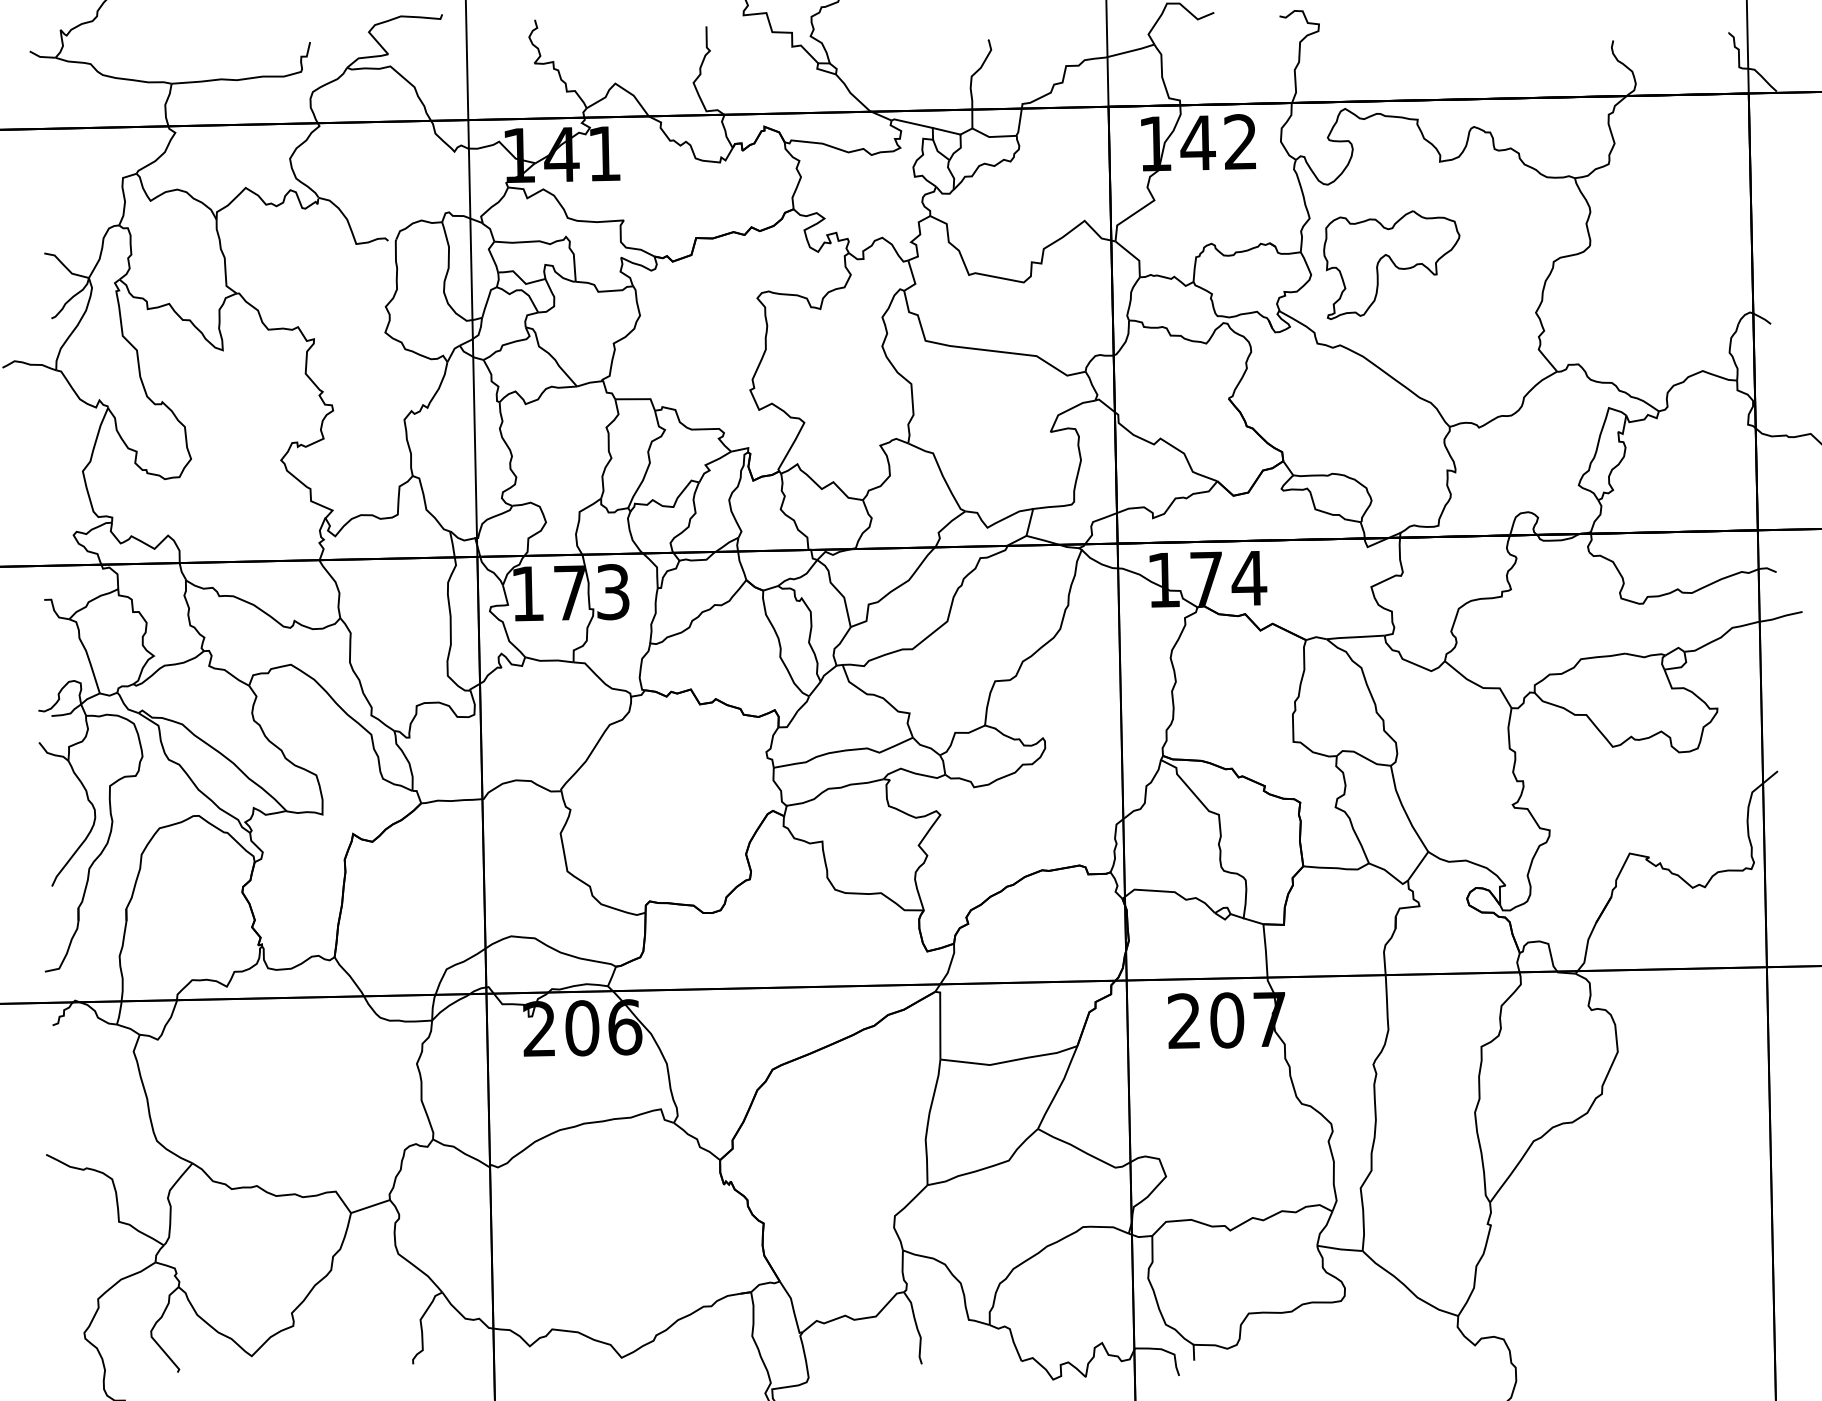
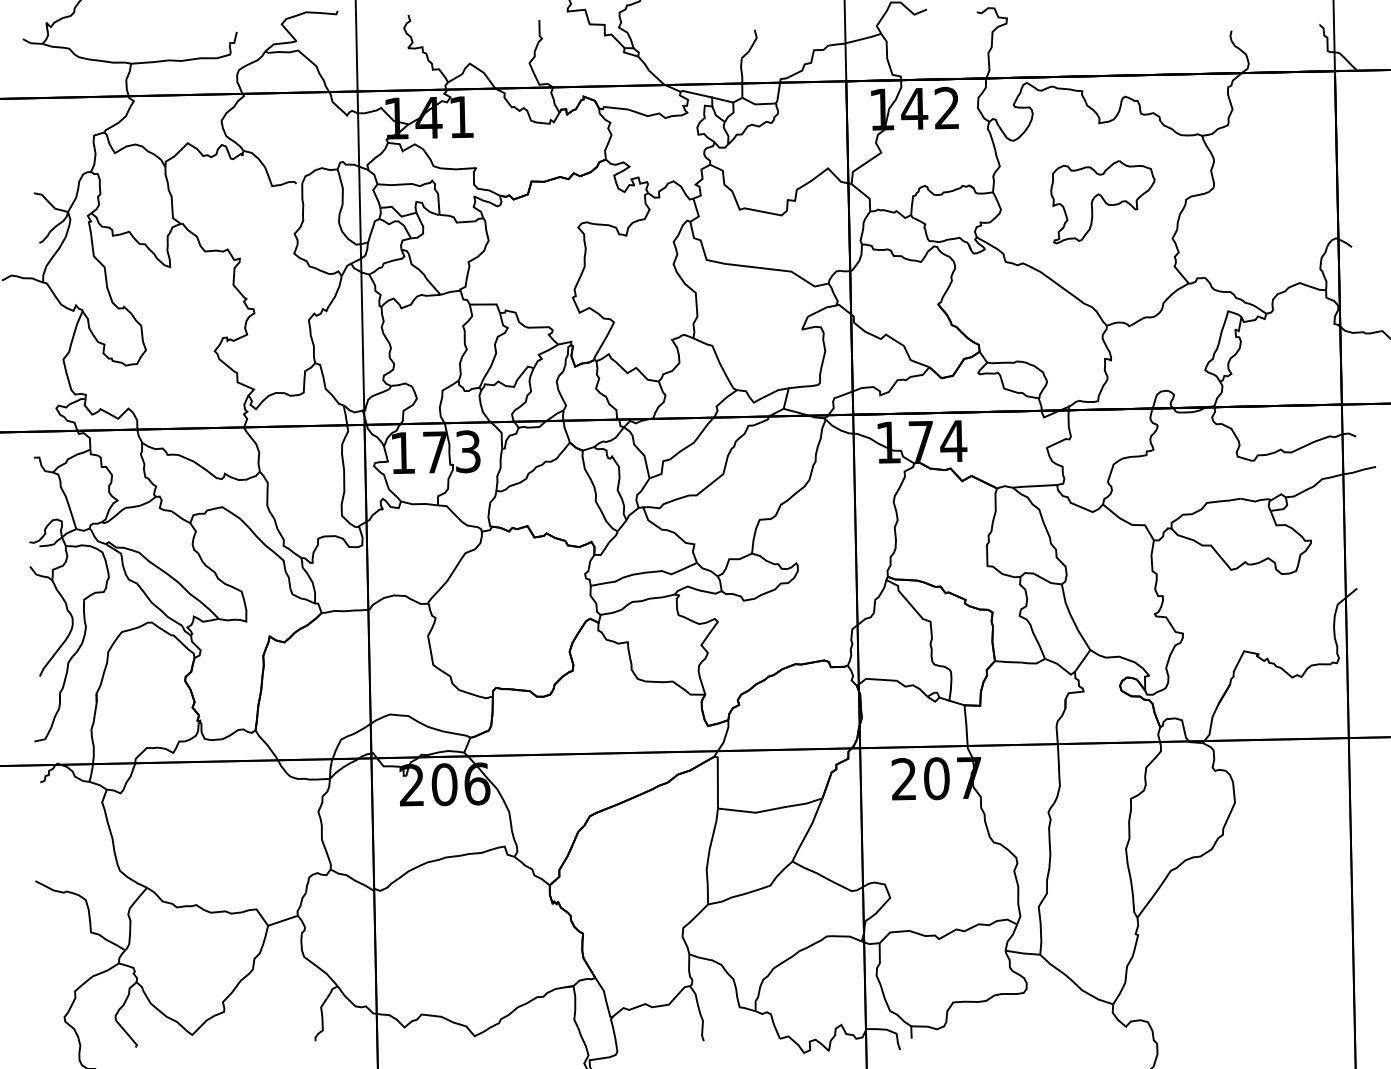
part: (1391, 264) -> (1102, 201), moved

